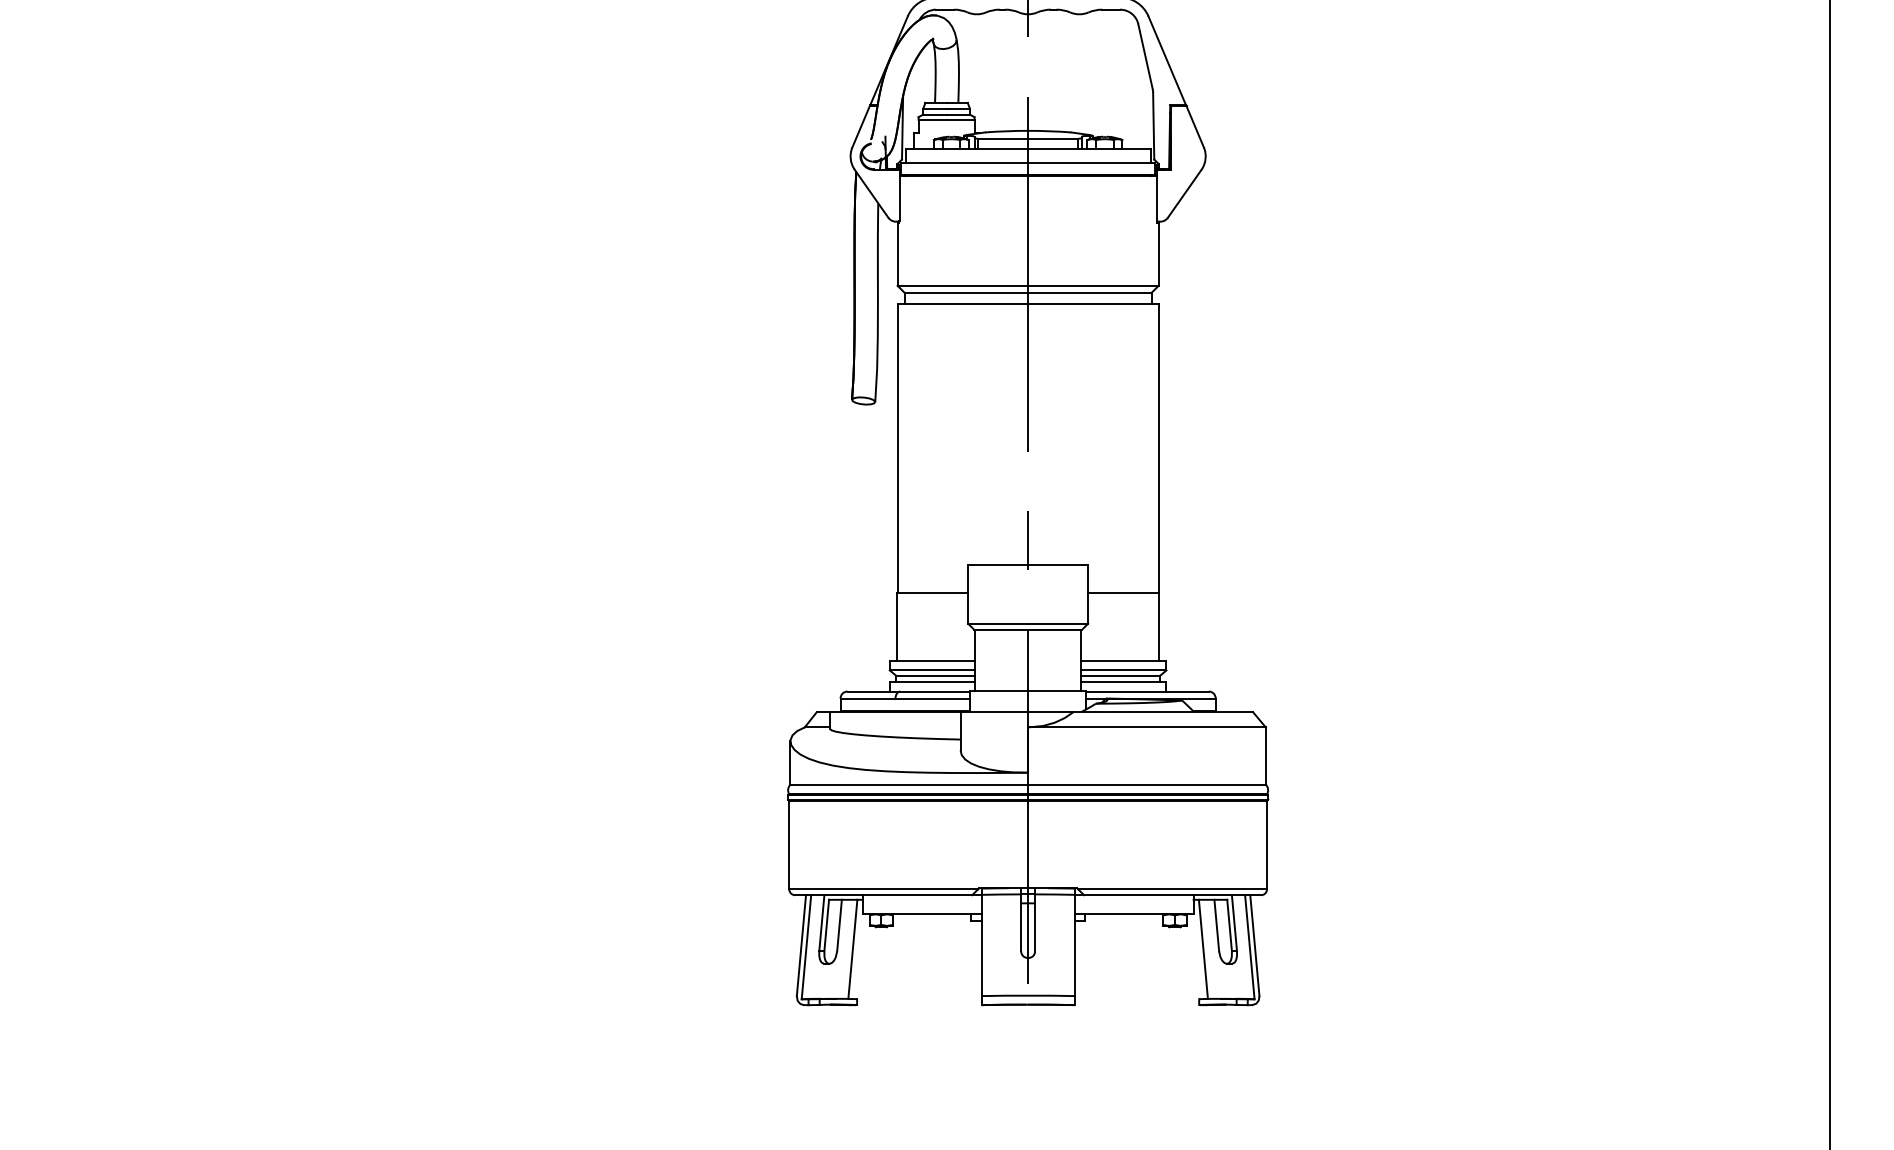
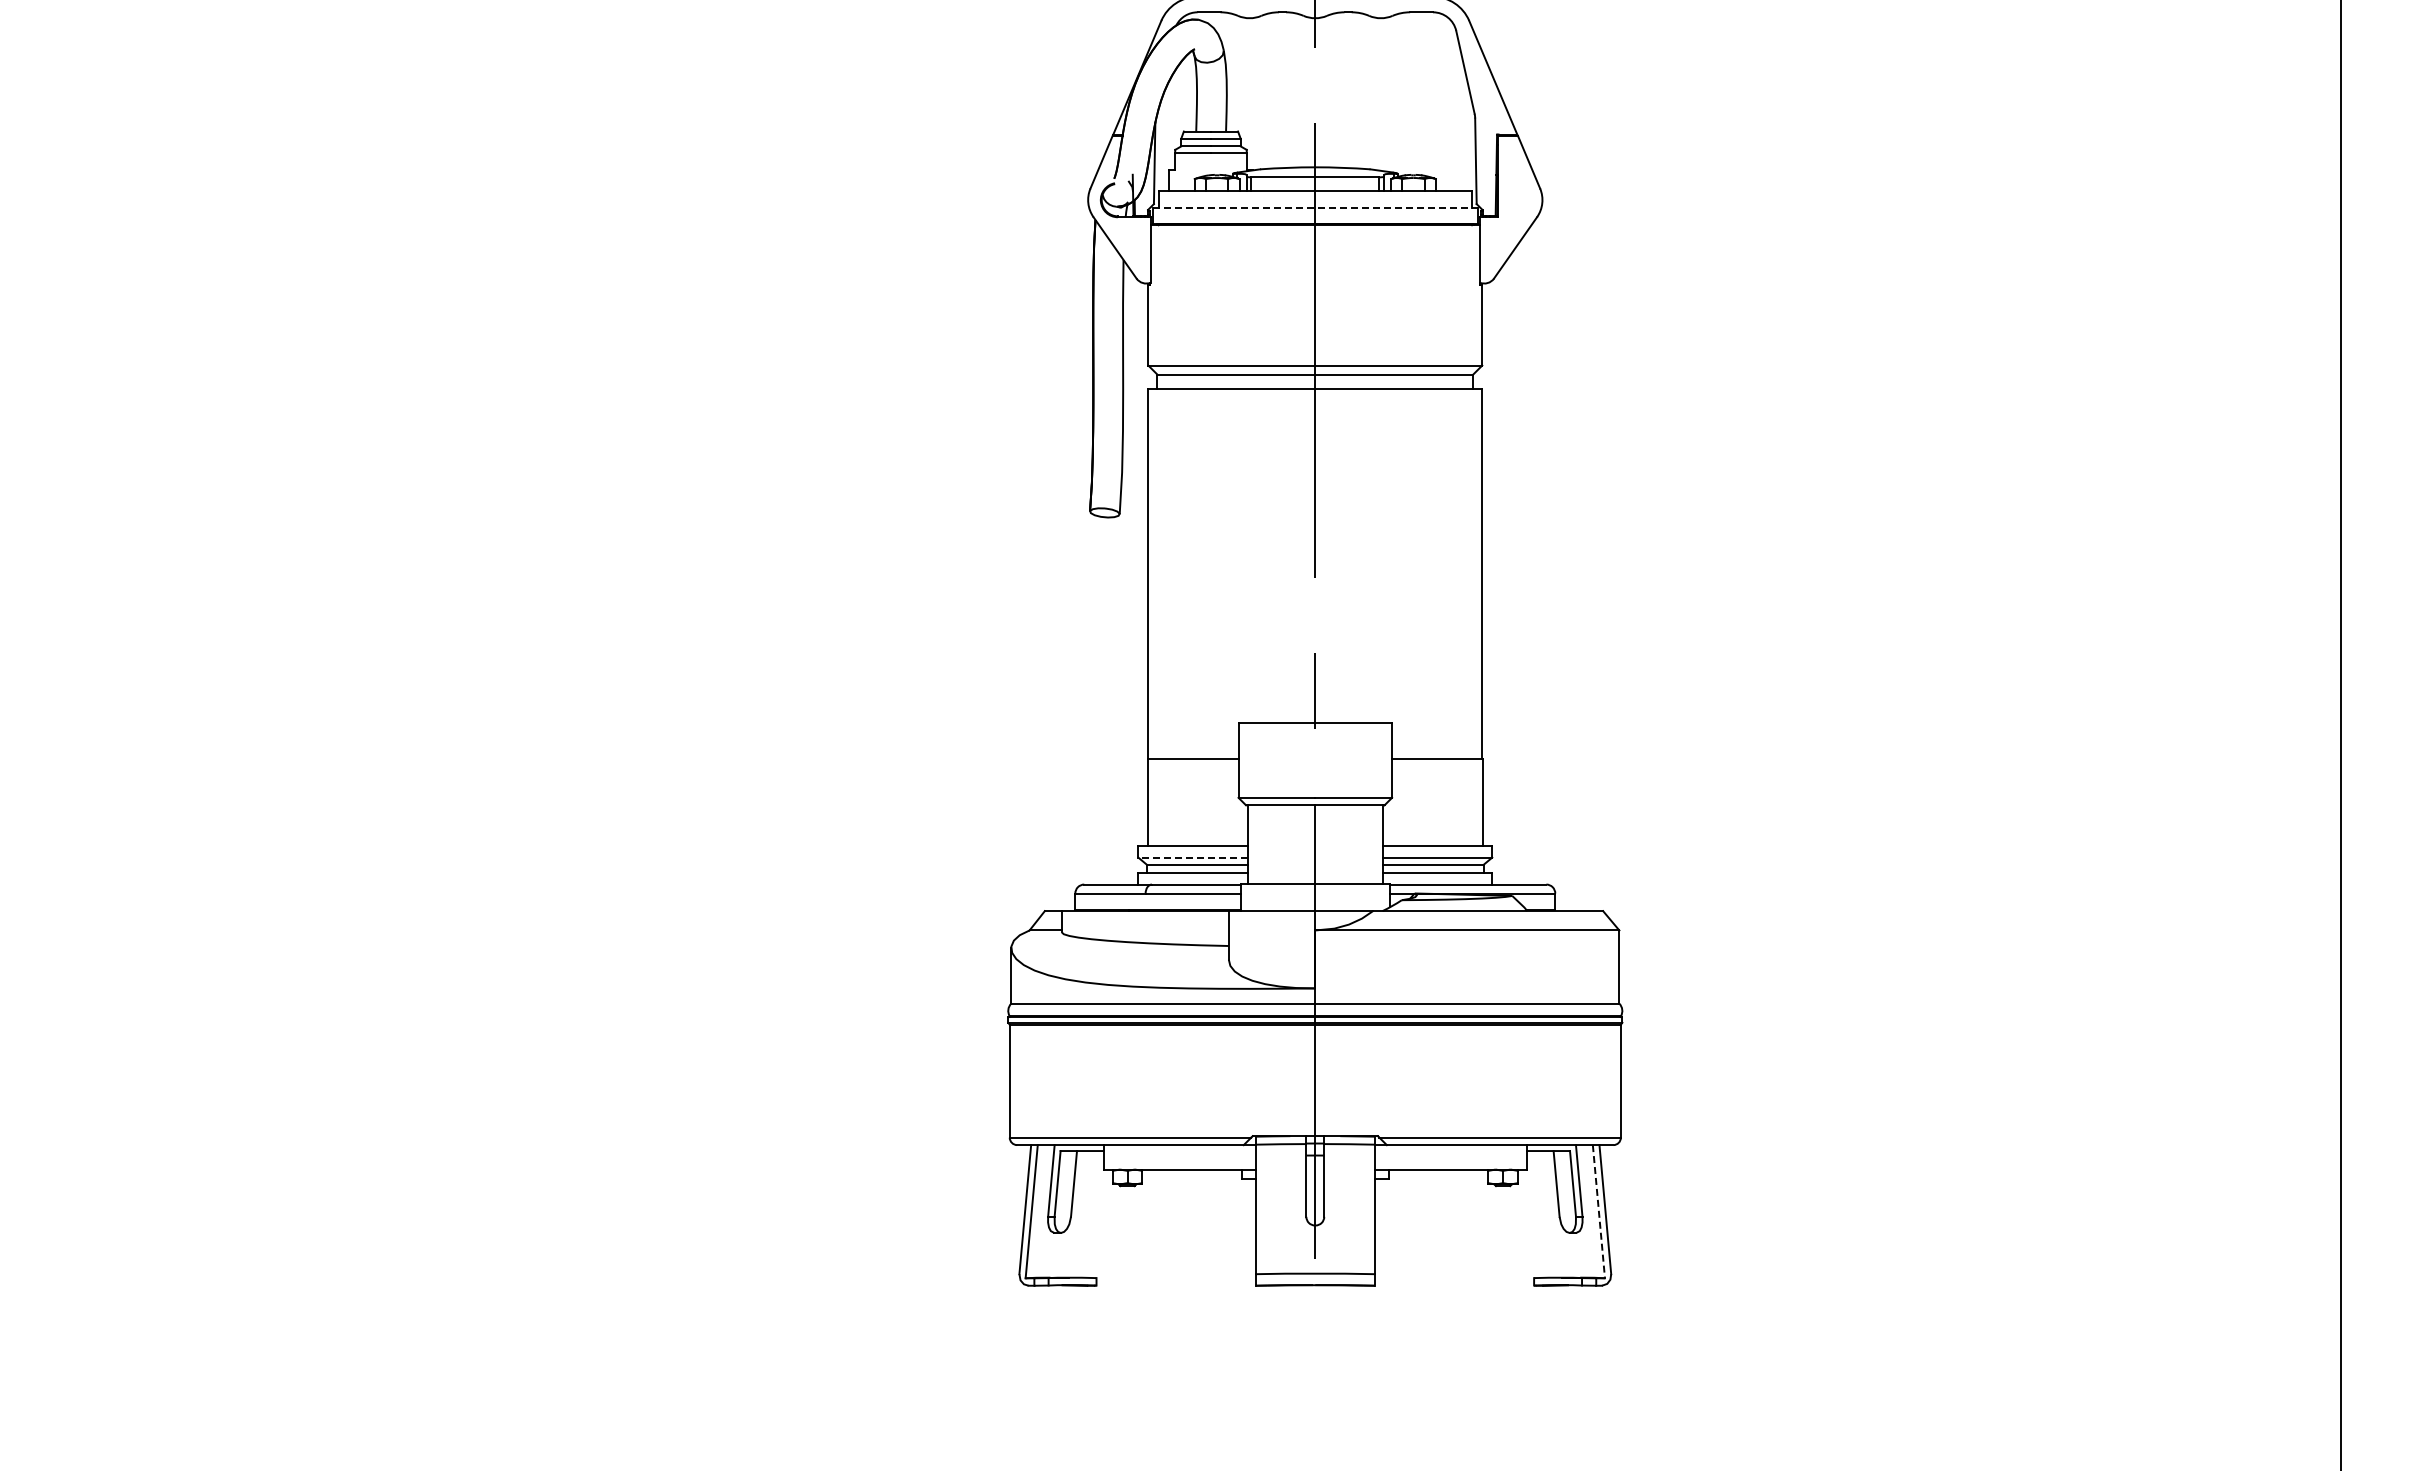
line: (1028, 163) -> (1315, 208), solid -> dashed
line: (932, 670) -> (1192, 857), solid -> dashed
line: (1249, 947) -> (1598, 1211), solid -> dashed
line: (852, 949) -> (1090, 1214), removed
line: (1203, 949) -> (1539, 1214), removed

